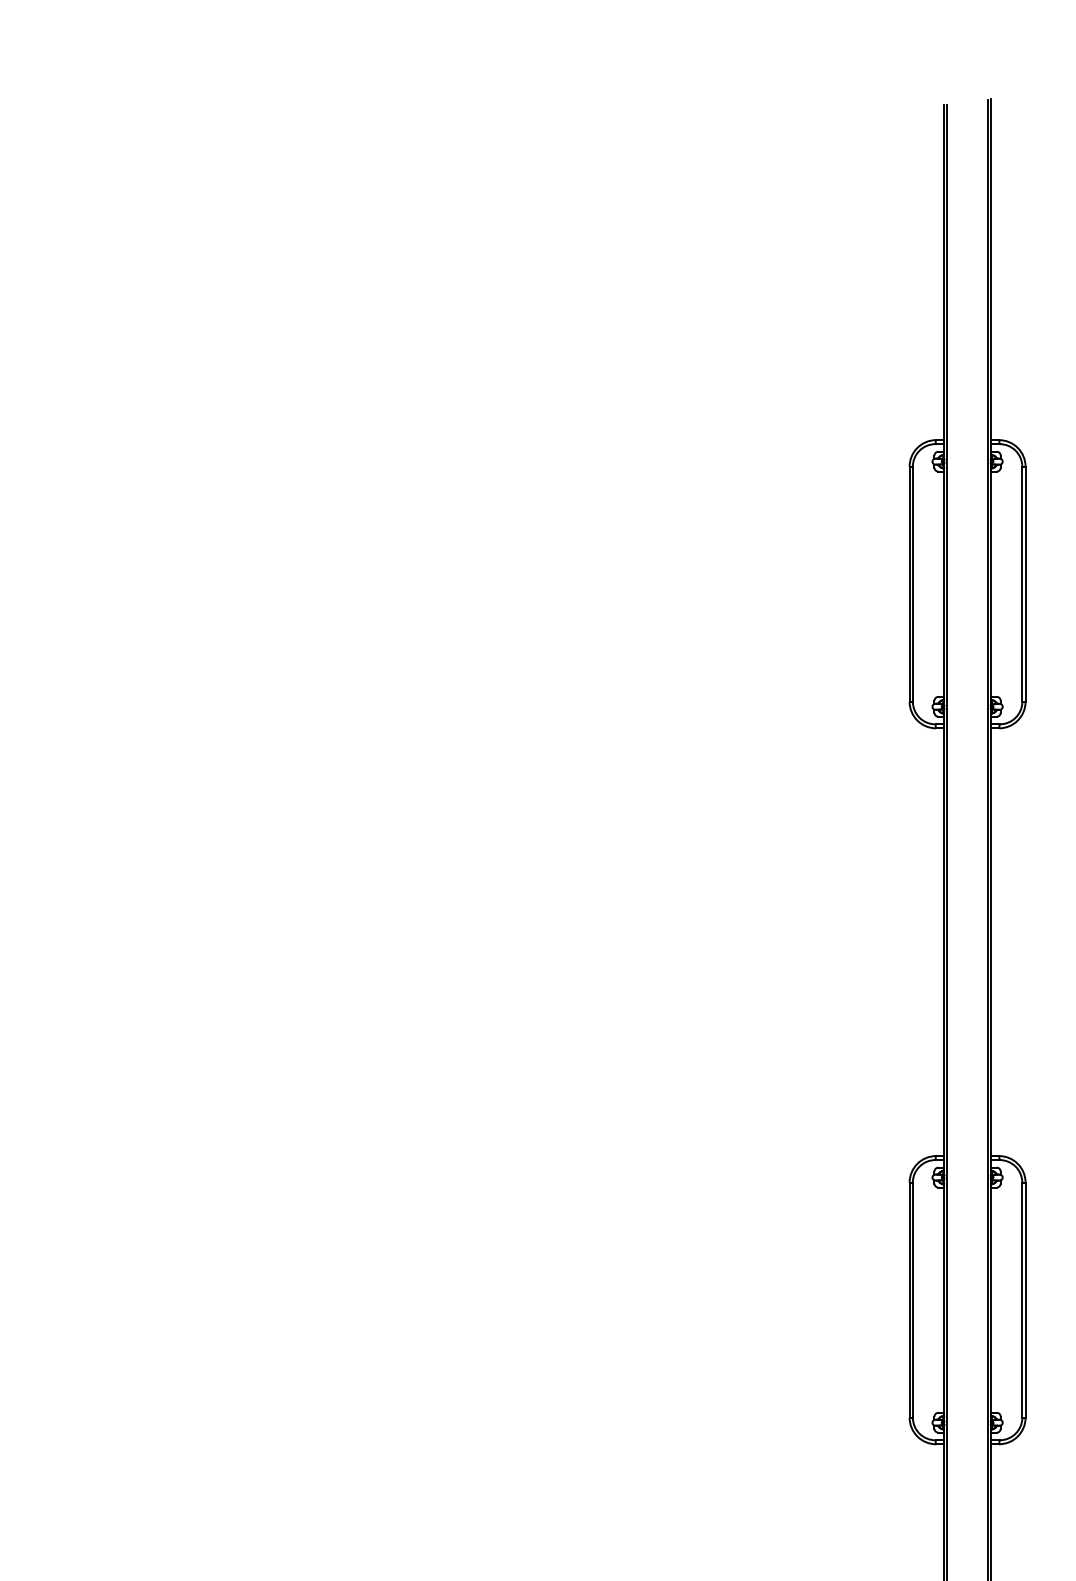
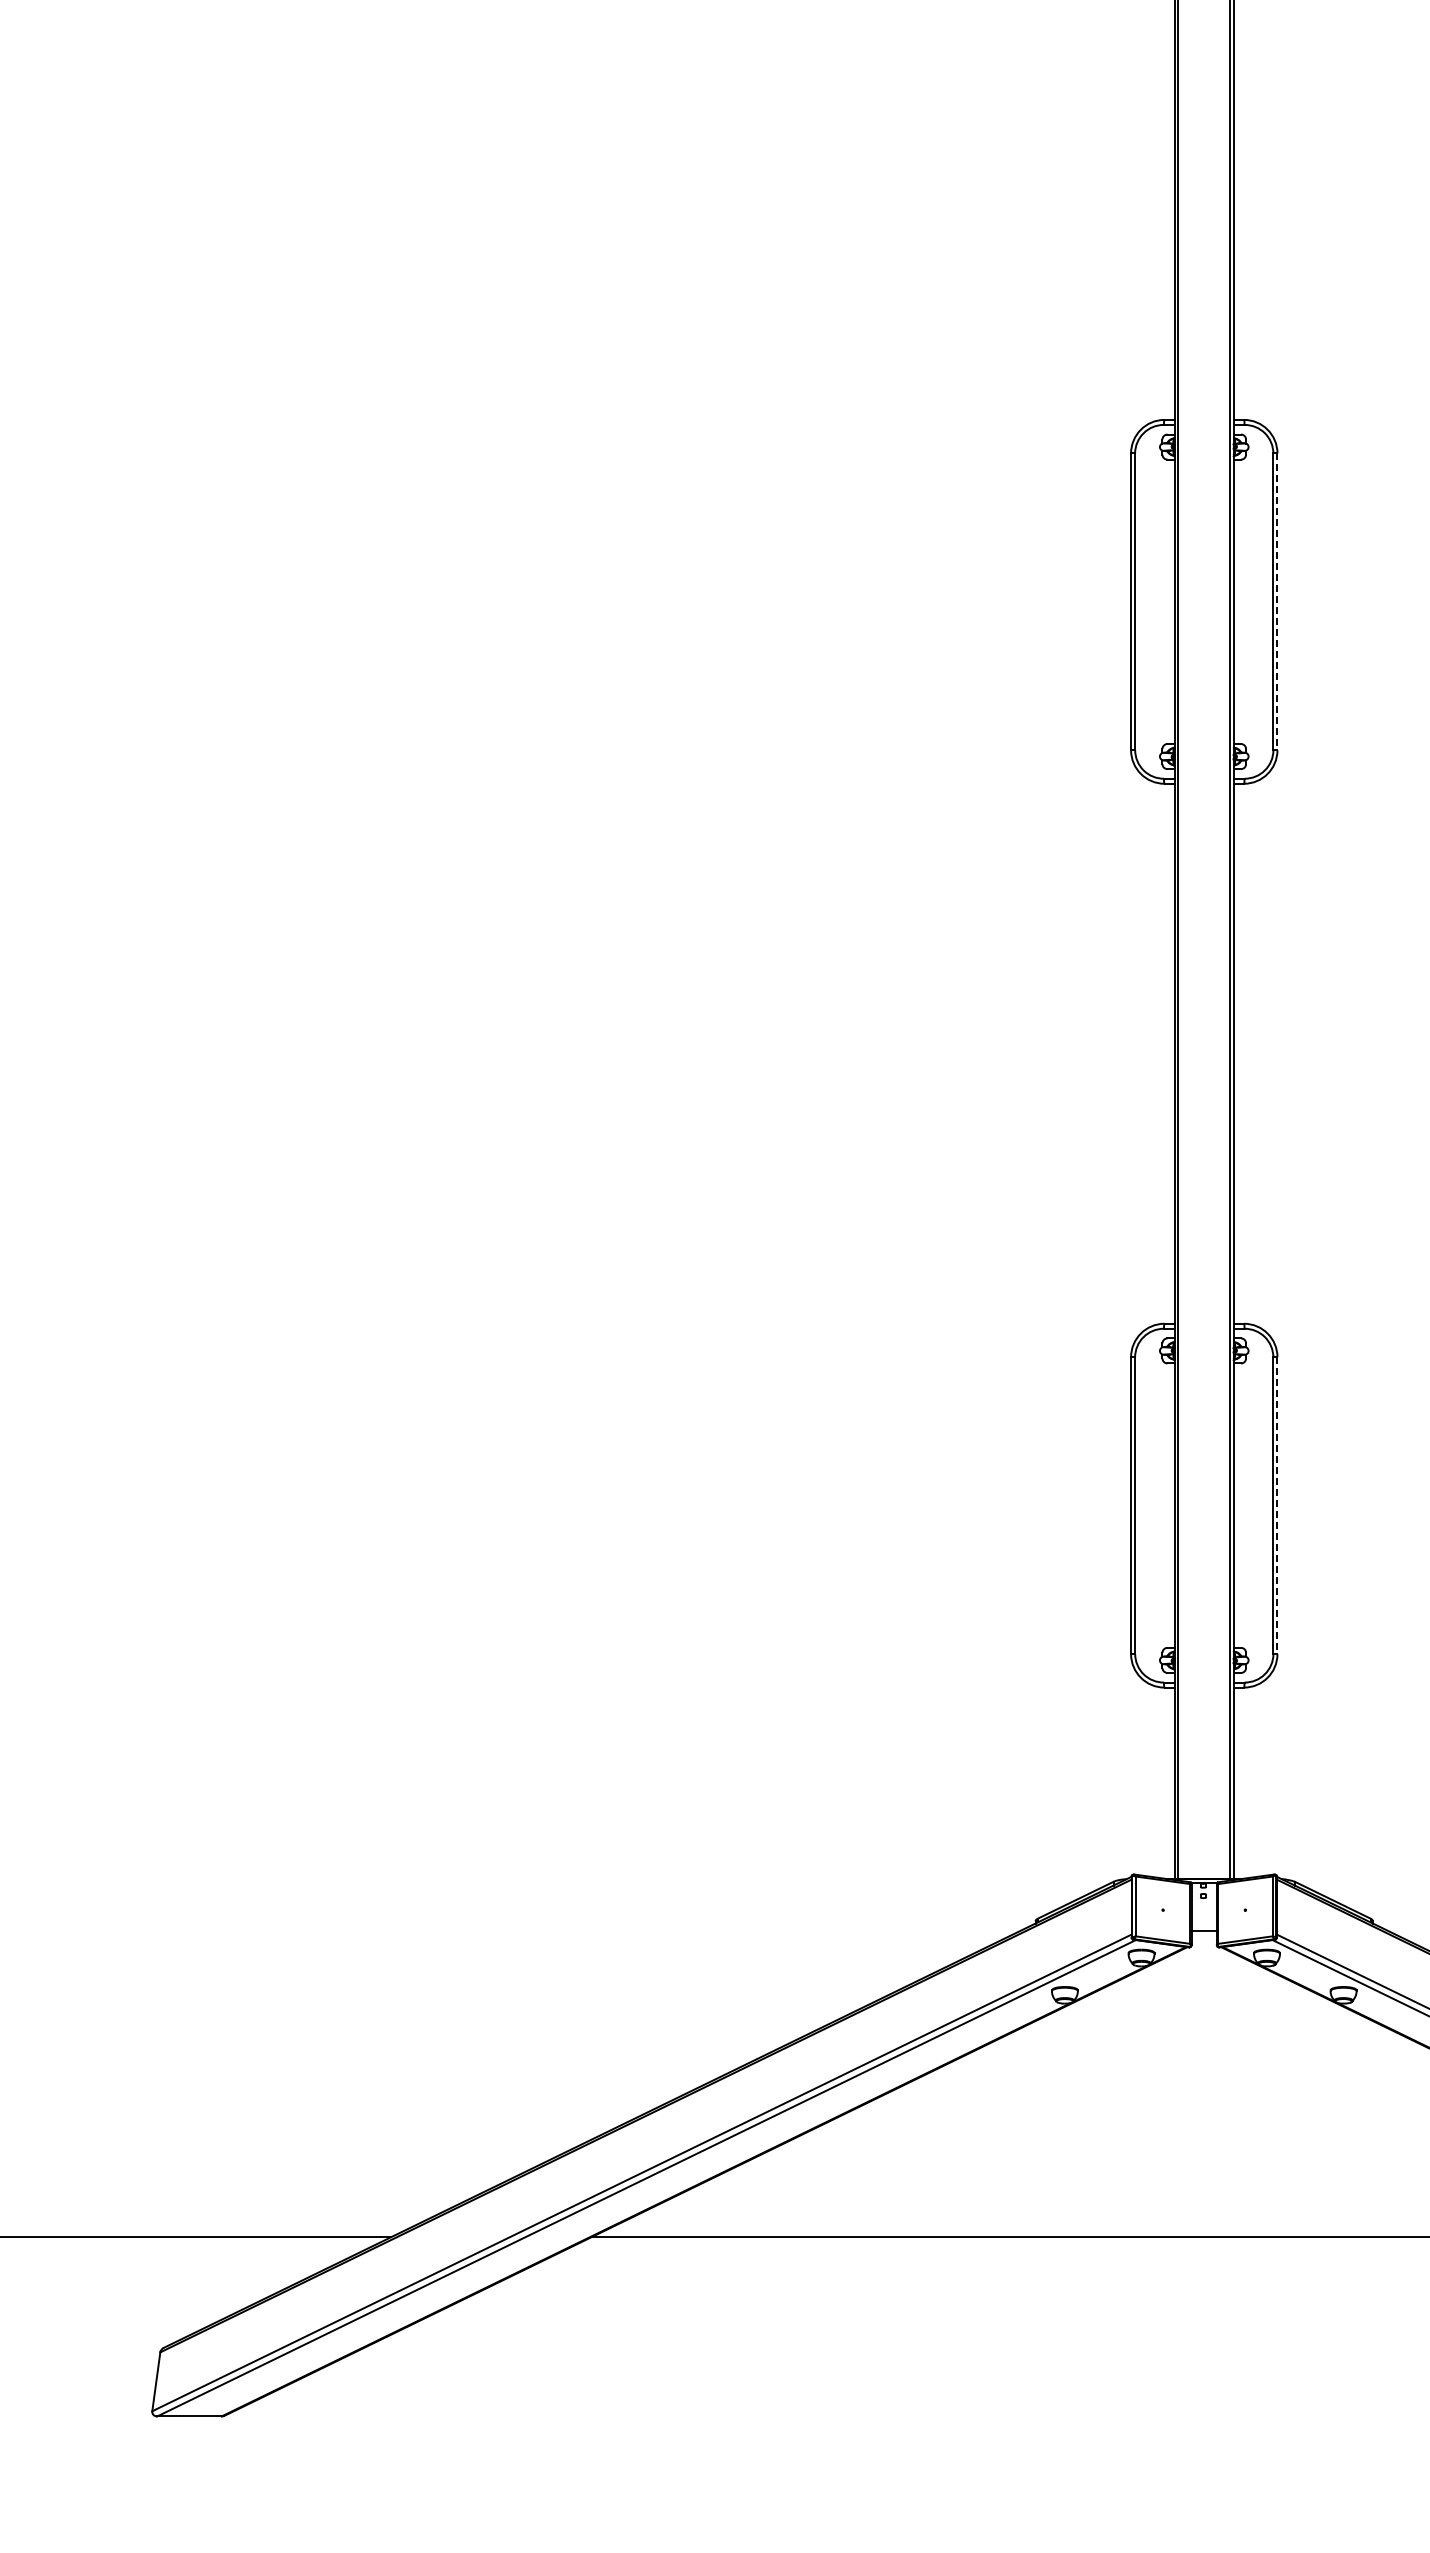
line: (1025, 584) -> (1277, 602), solid -> dashed
line: (1025, 1300) -> (1277, 1506), solid -> dashed

